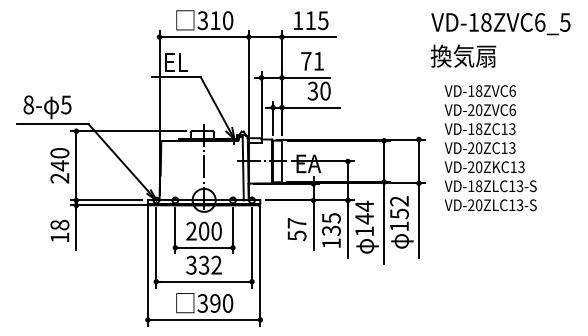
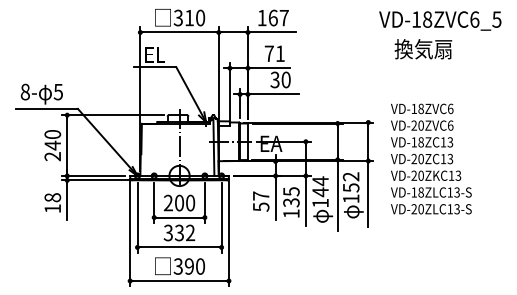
text: (316, 20) -> (278, 17), 115 -> 167
text: (463, 56) -> (423, 49), moved
text: (490, 147) -> (431, 158), moved

